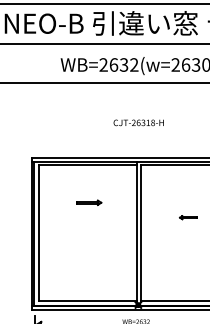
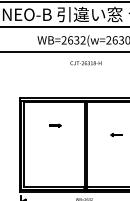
text: (138, 123) -> (85, 63), moved
part: (89, 202) -> (55, 125), size x0.71

